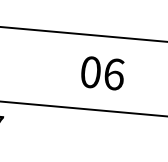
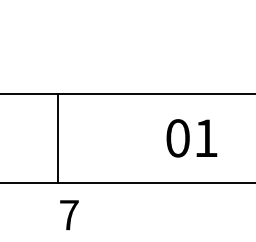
text: (114, 74) -> (206, 138), 06 -> 01

